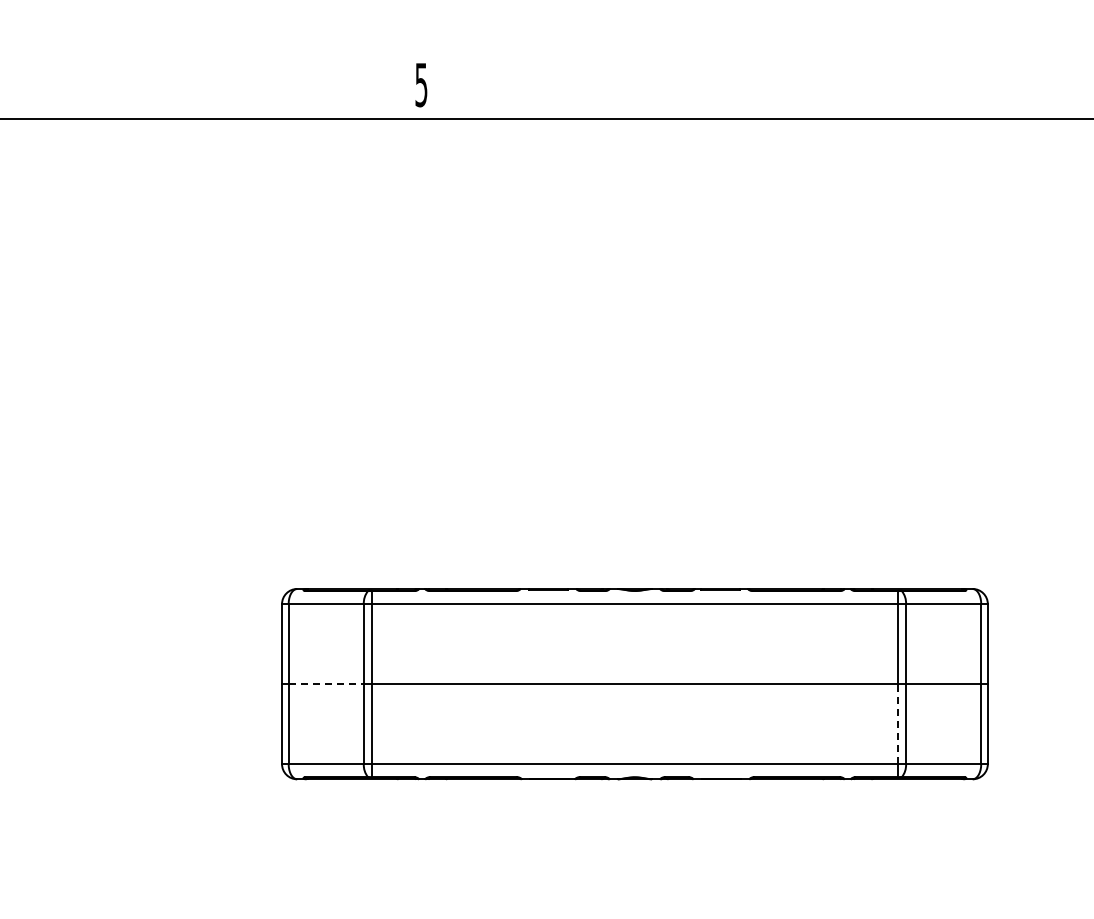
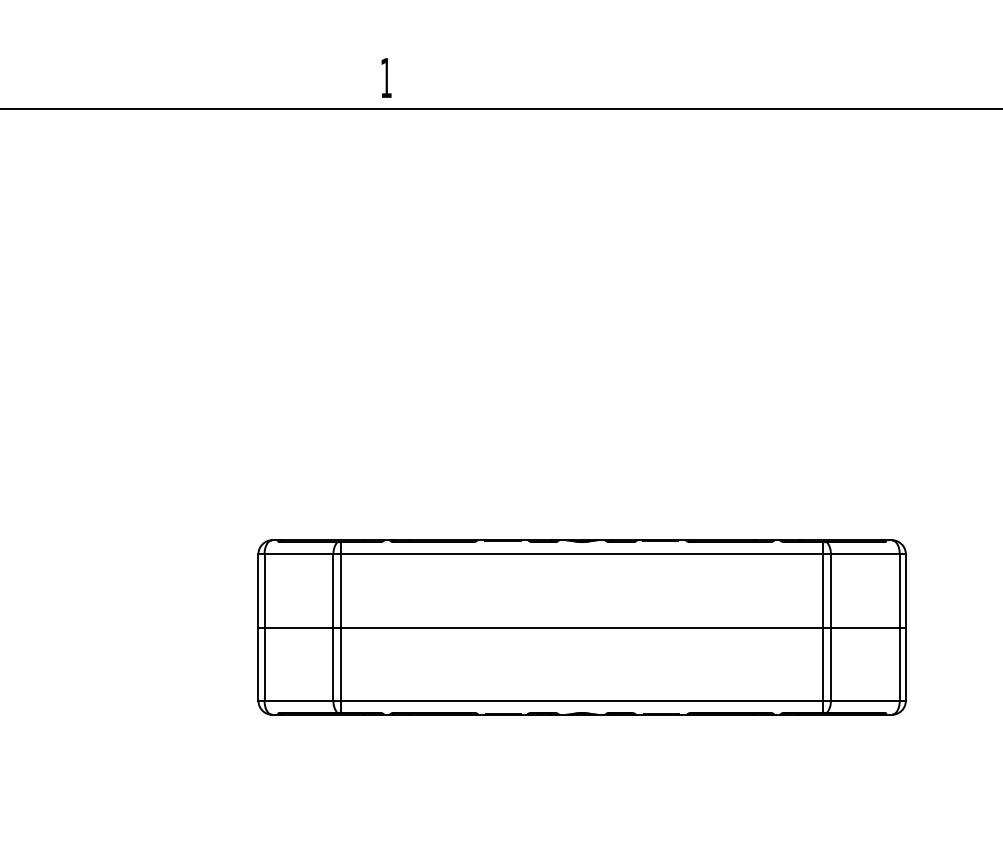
text: (421, 85) -> (386, 78), 5 -> 1
line: (326, 684) -> (299, 627), dashed -> solid
line: (898, 724) -> (823, 664), dashed -> solid

